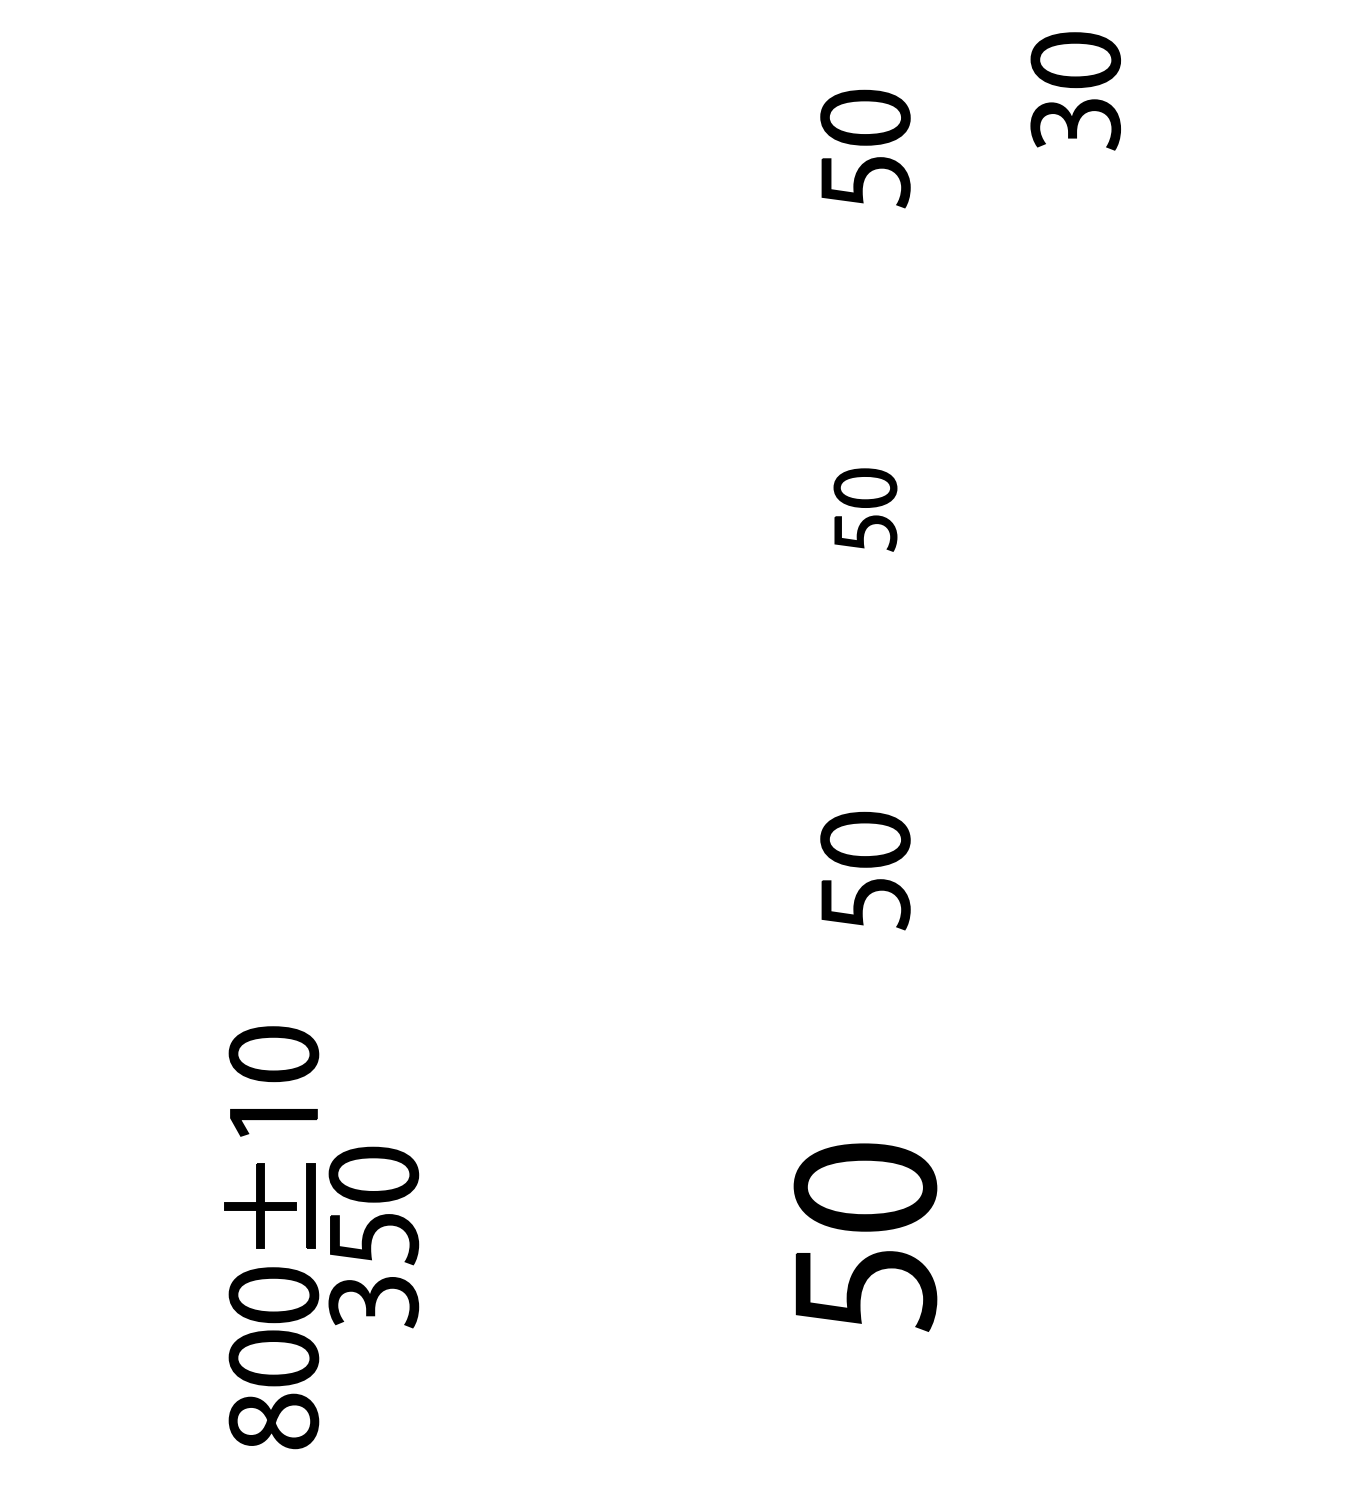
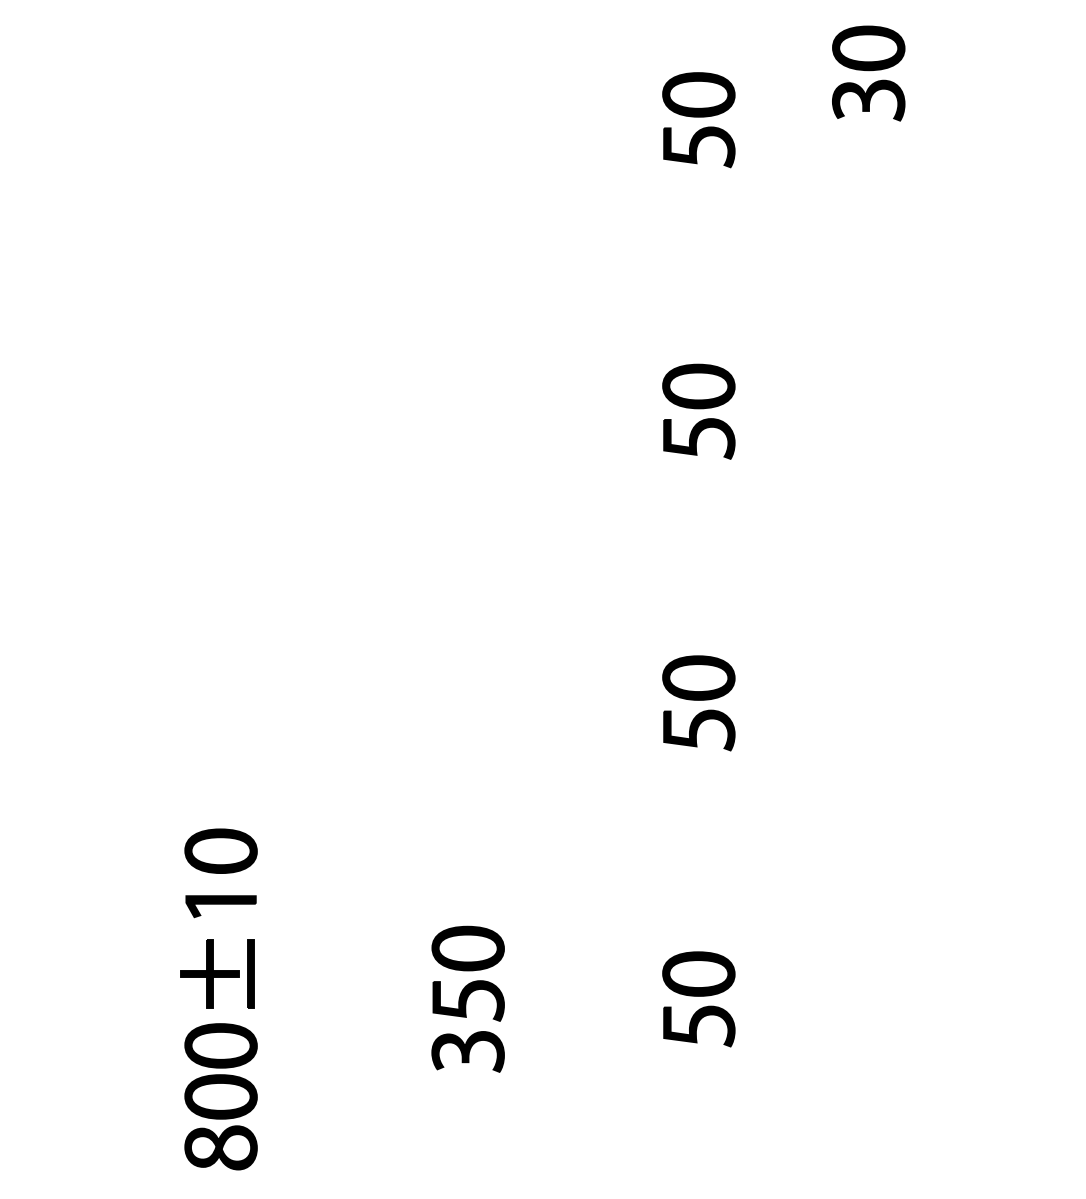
part: (865, 509) -> (698, 411), size x1.43
part: (373, 1237) -> (467, 999), moved
part: (865, 1237) -> (698, 999), size x0.62

